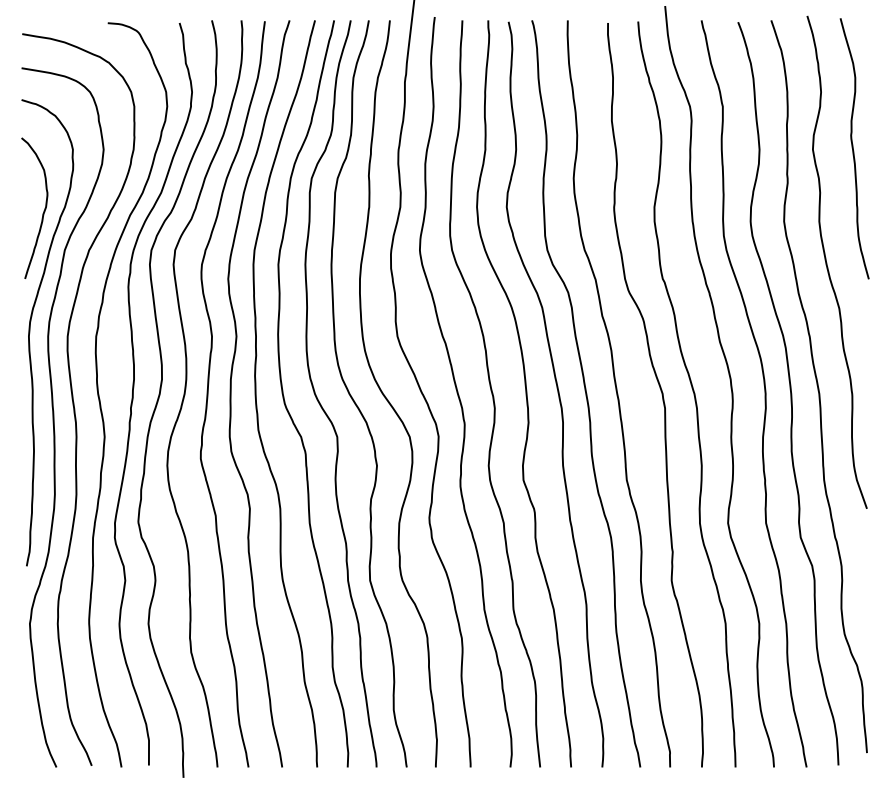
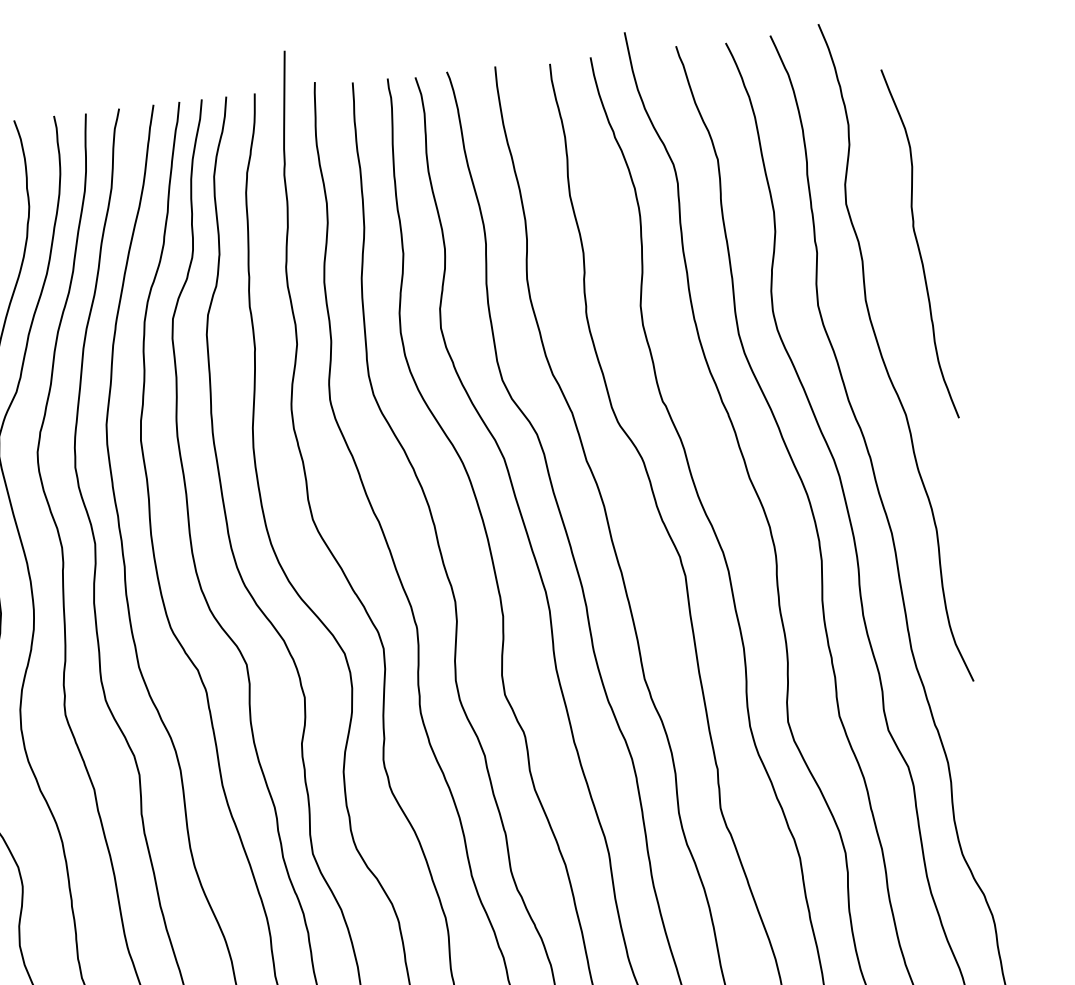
curve: (853, 148) -> (918, 243), moved

